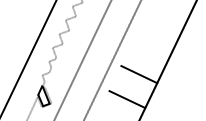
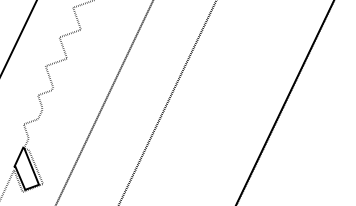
line: (139, 74) -> (229, 122), removed
line: (127, 99) -> (203, 175), removed

